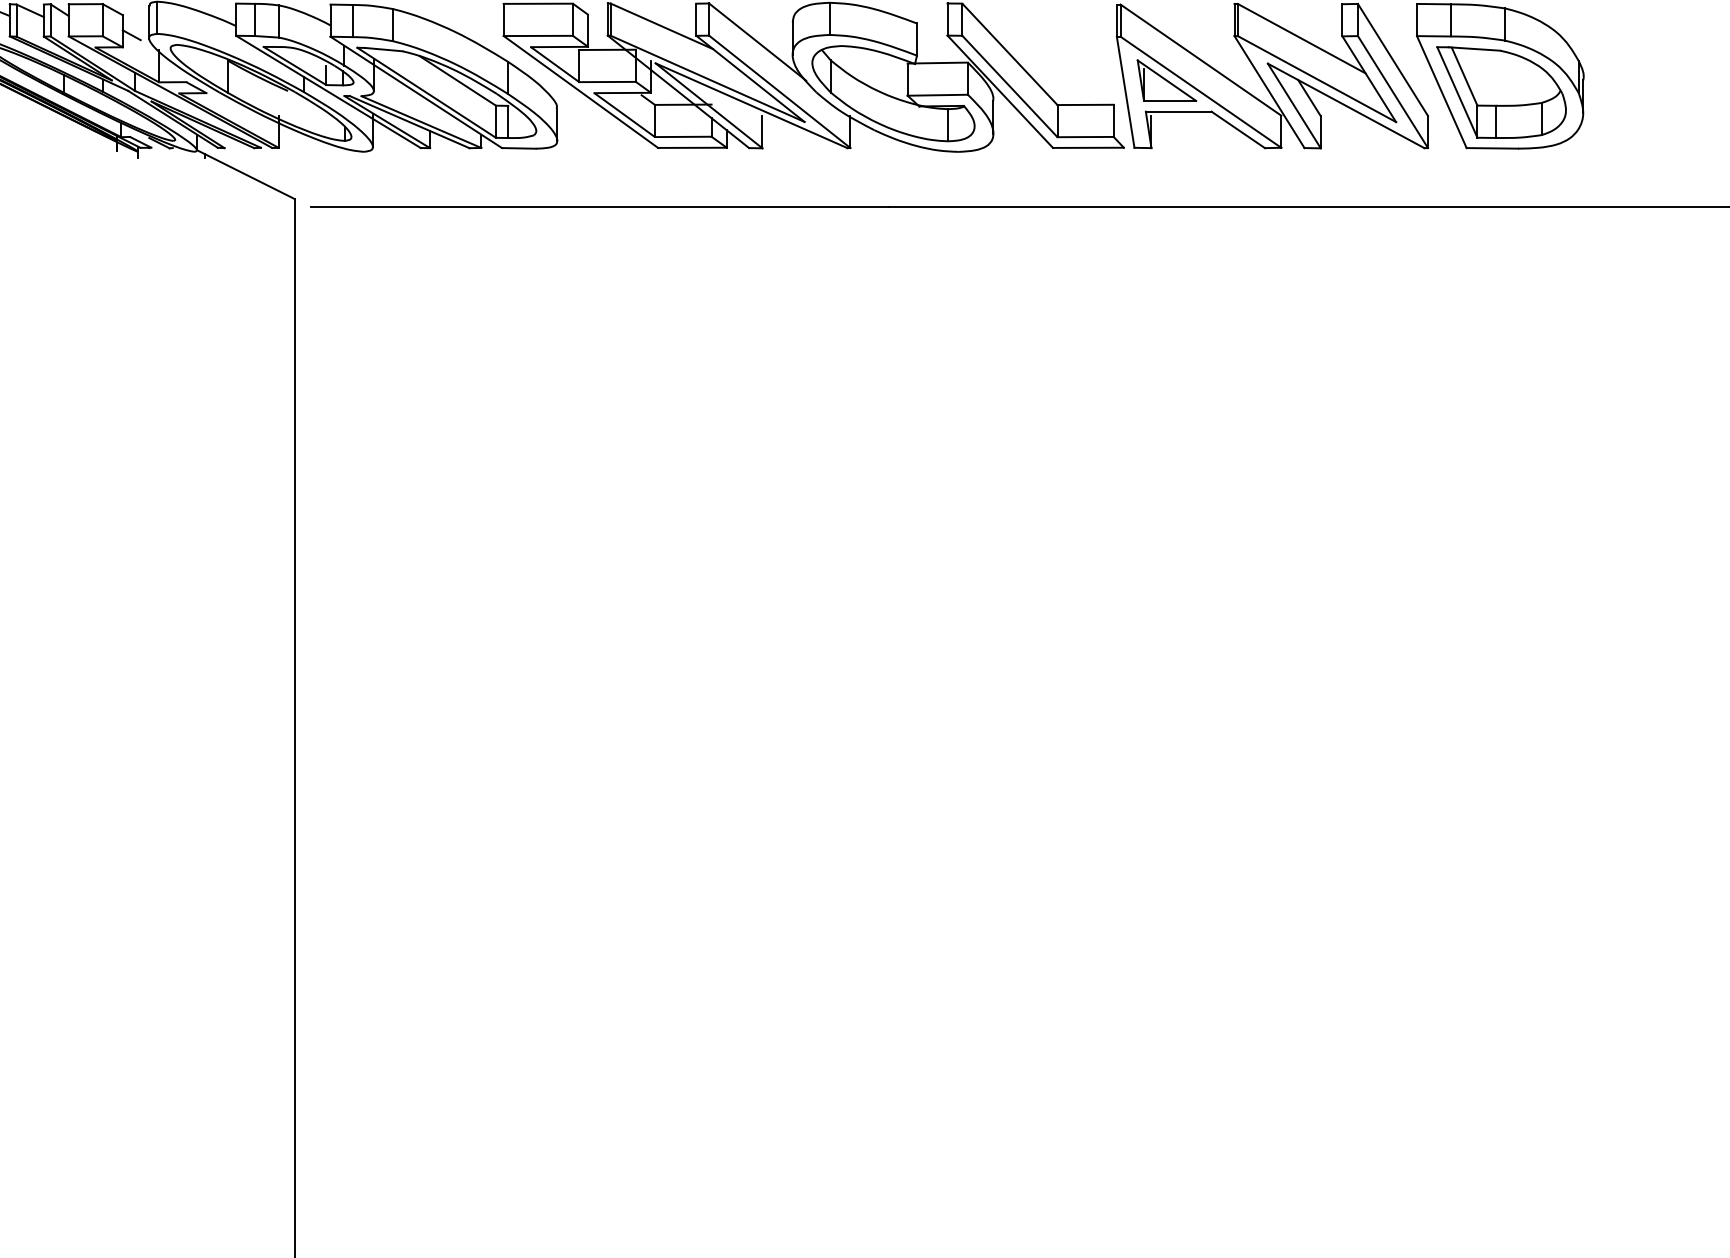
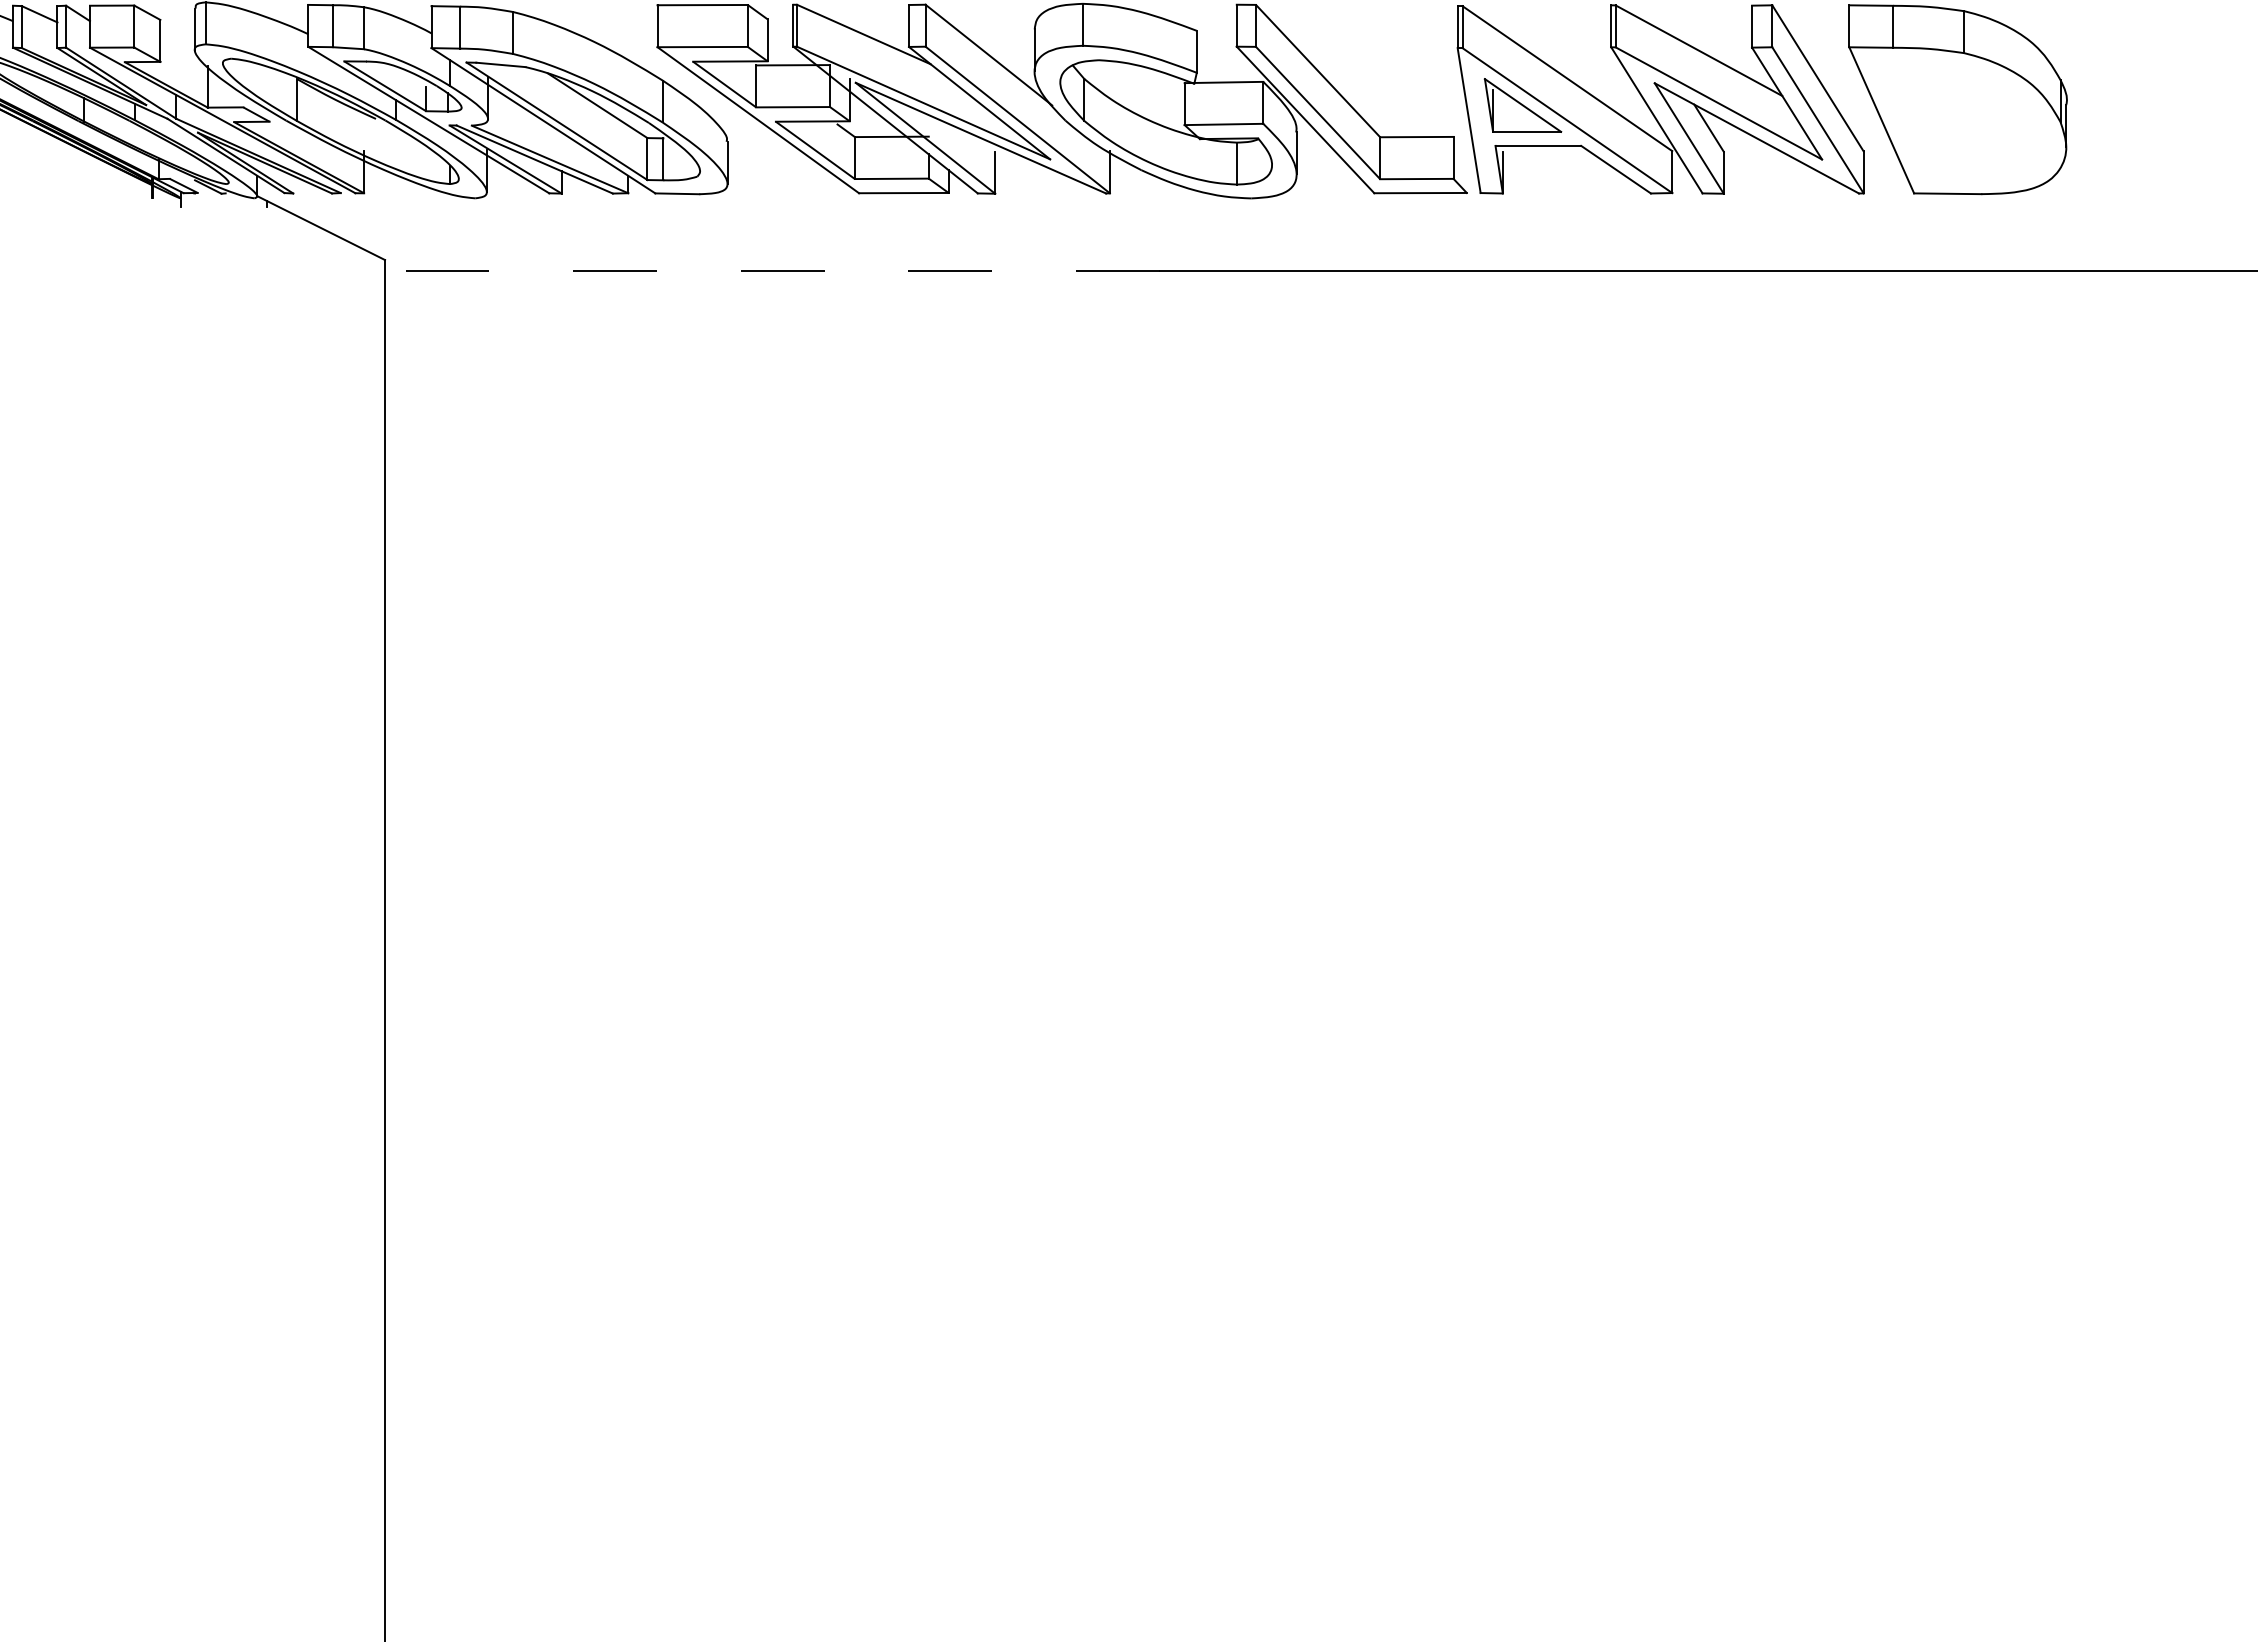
line: (131, 34) -> (171, 45), removed
part: (1501, 92) -> (1959, 120), removed
line: (600, 207) -> (783, 270), solid -> dashed

